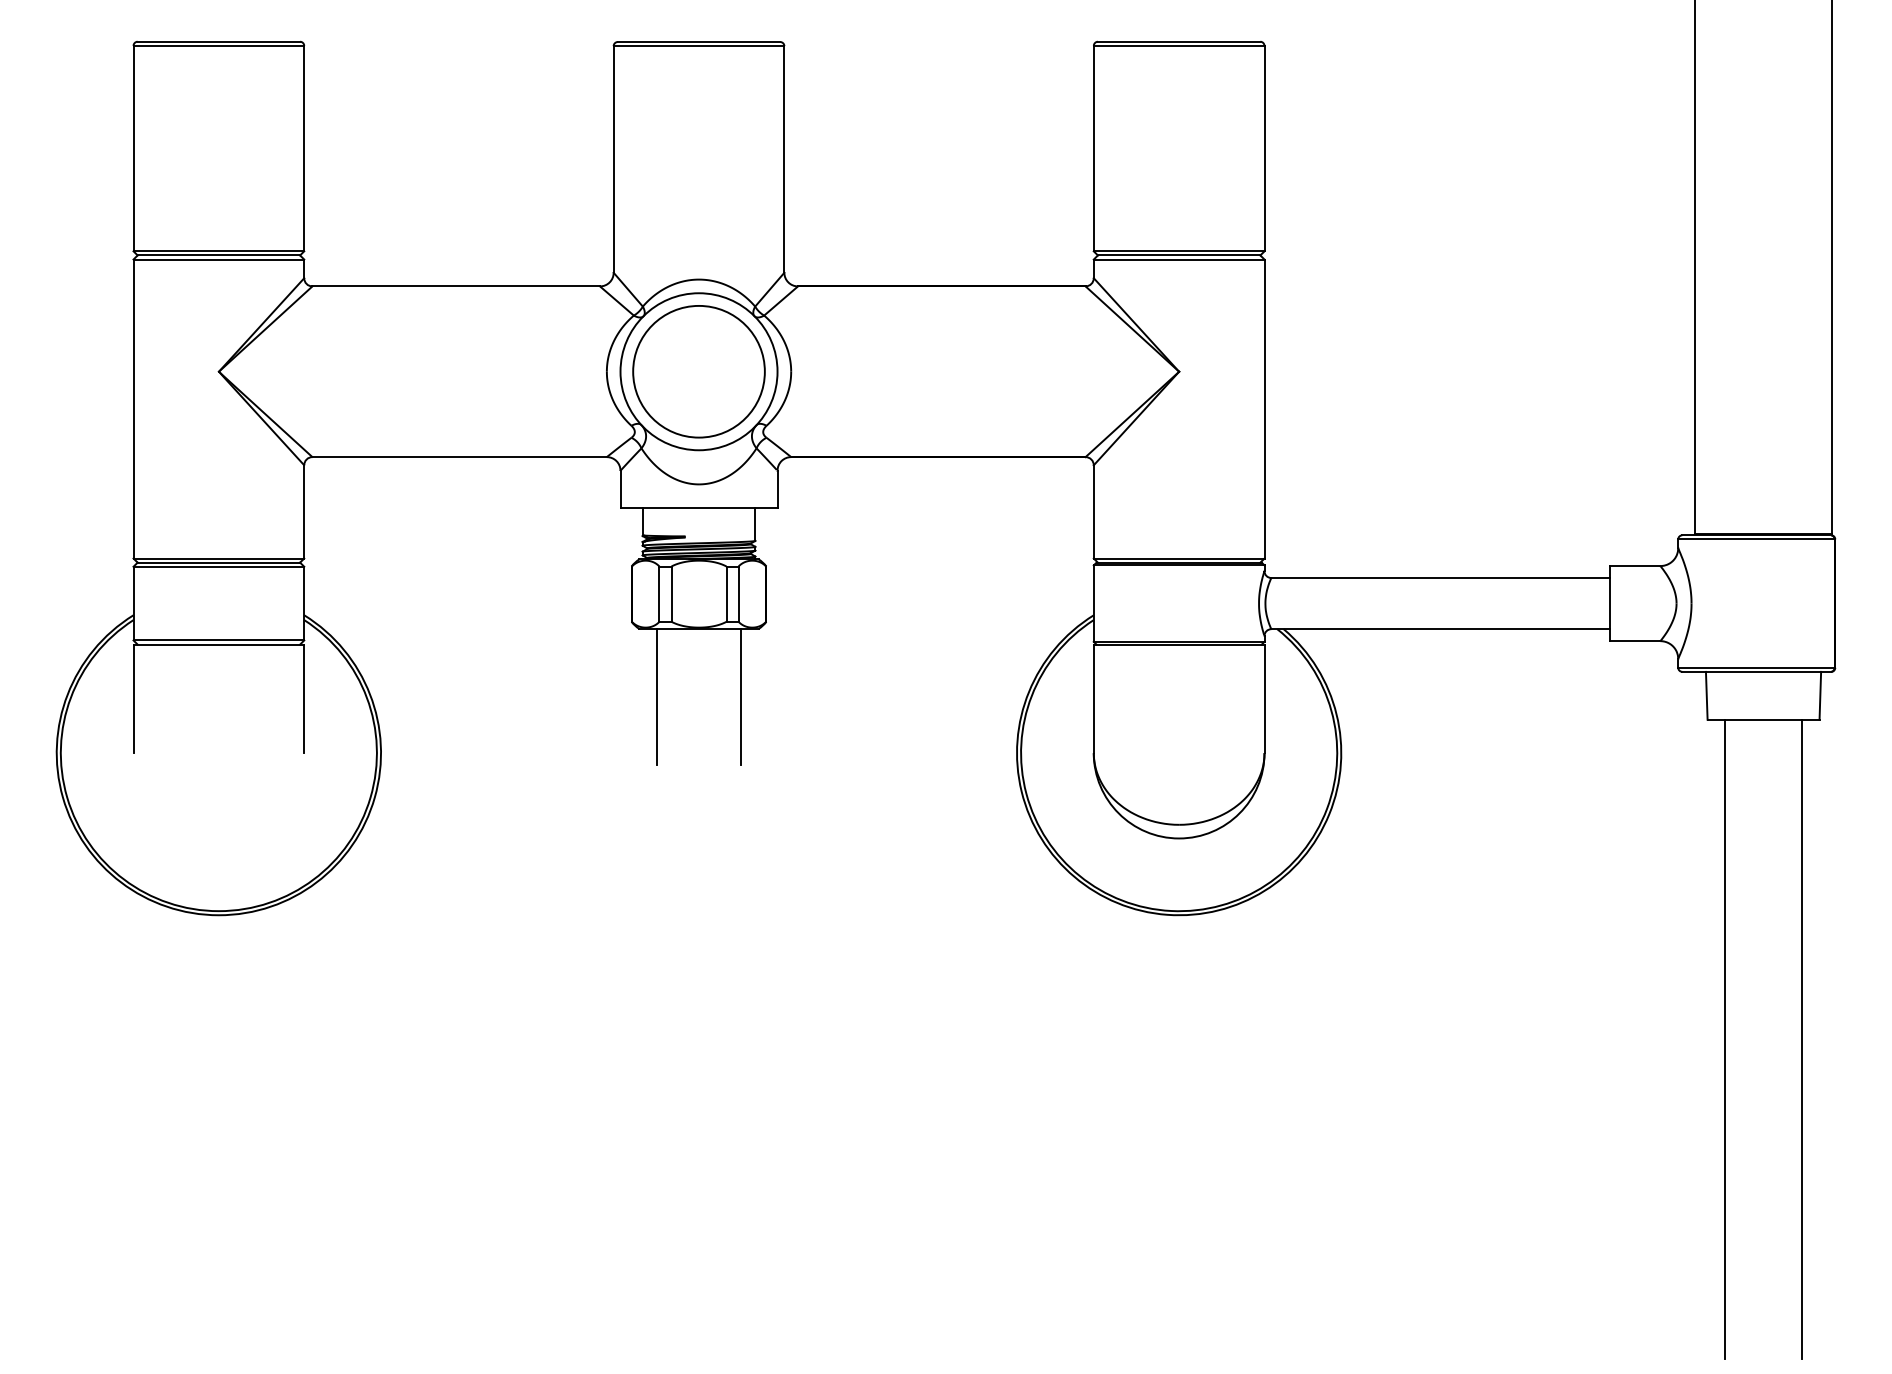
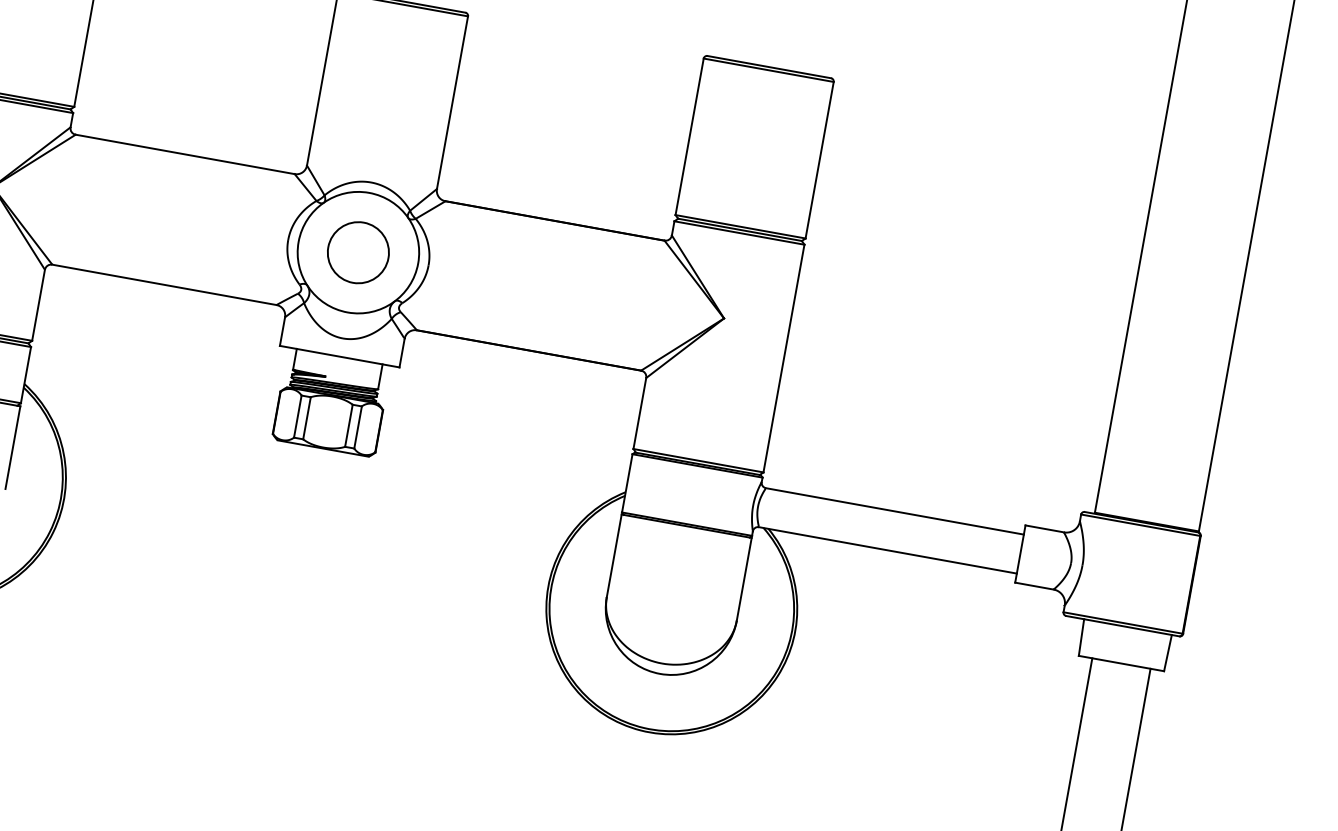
circle: (698, 371) -> (358, 252), size x0.6
line: (657, 696) -> (282, 494), removed
line: (740, 696) -> (345, 505), removed

